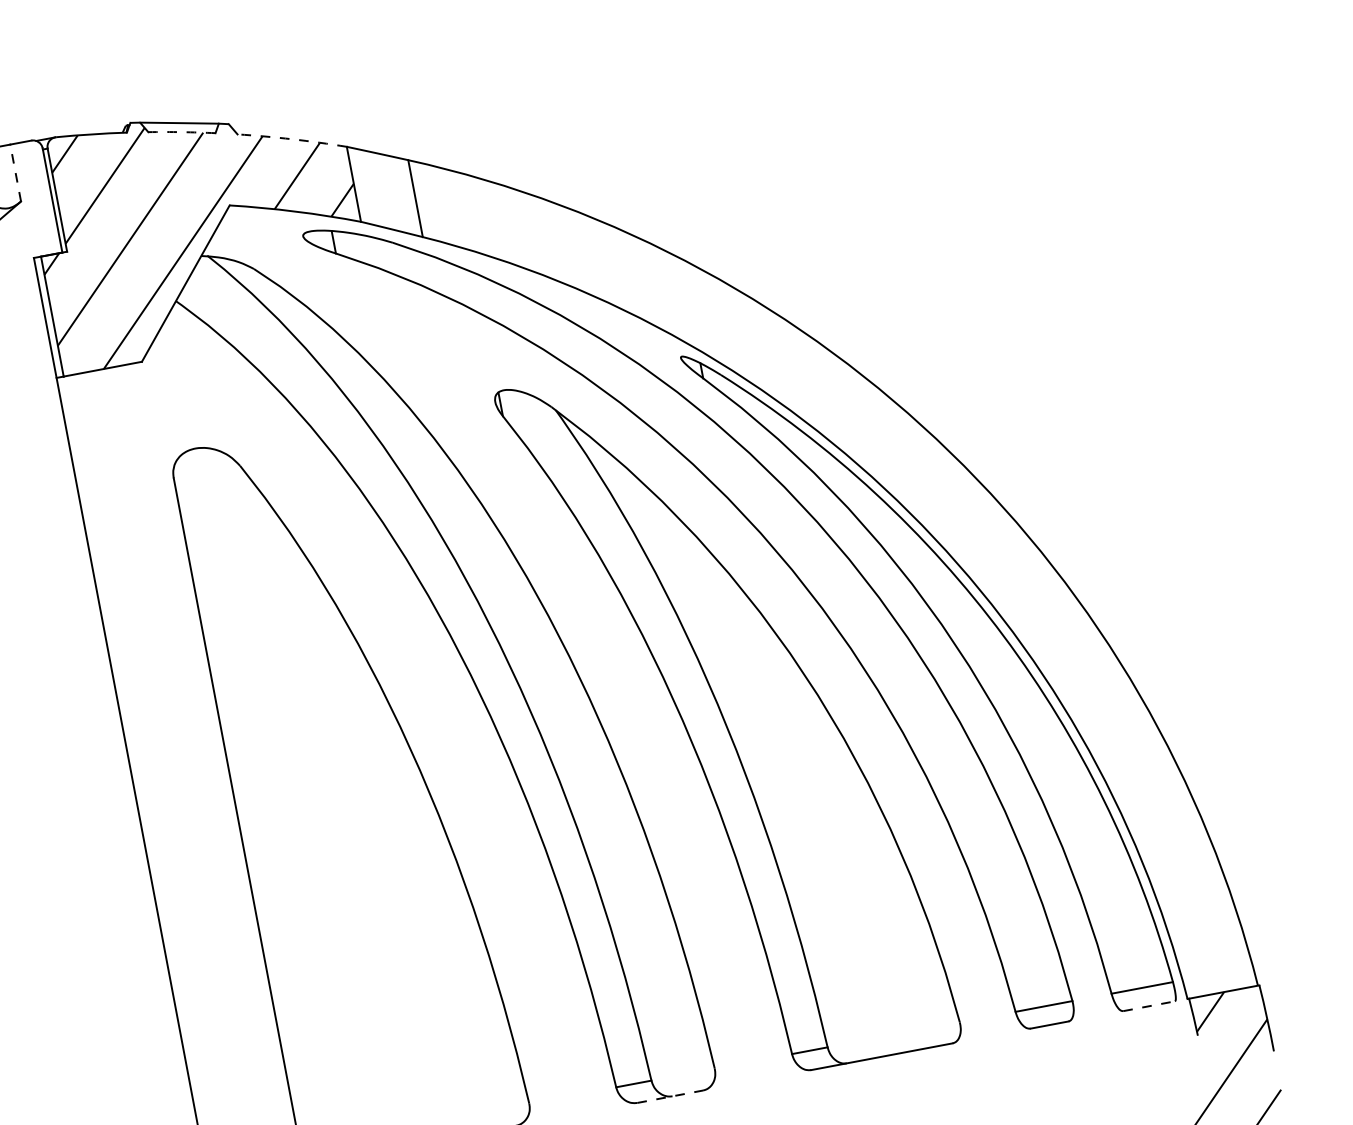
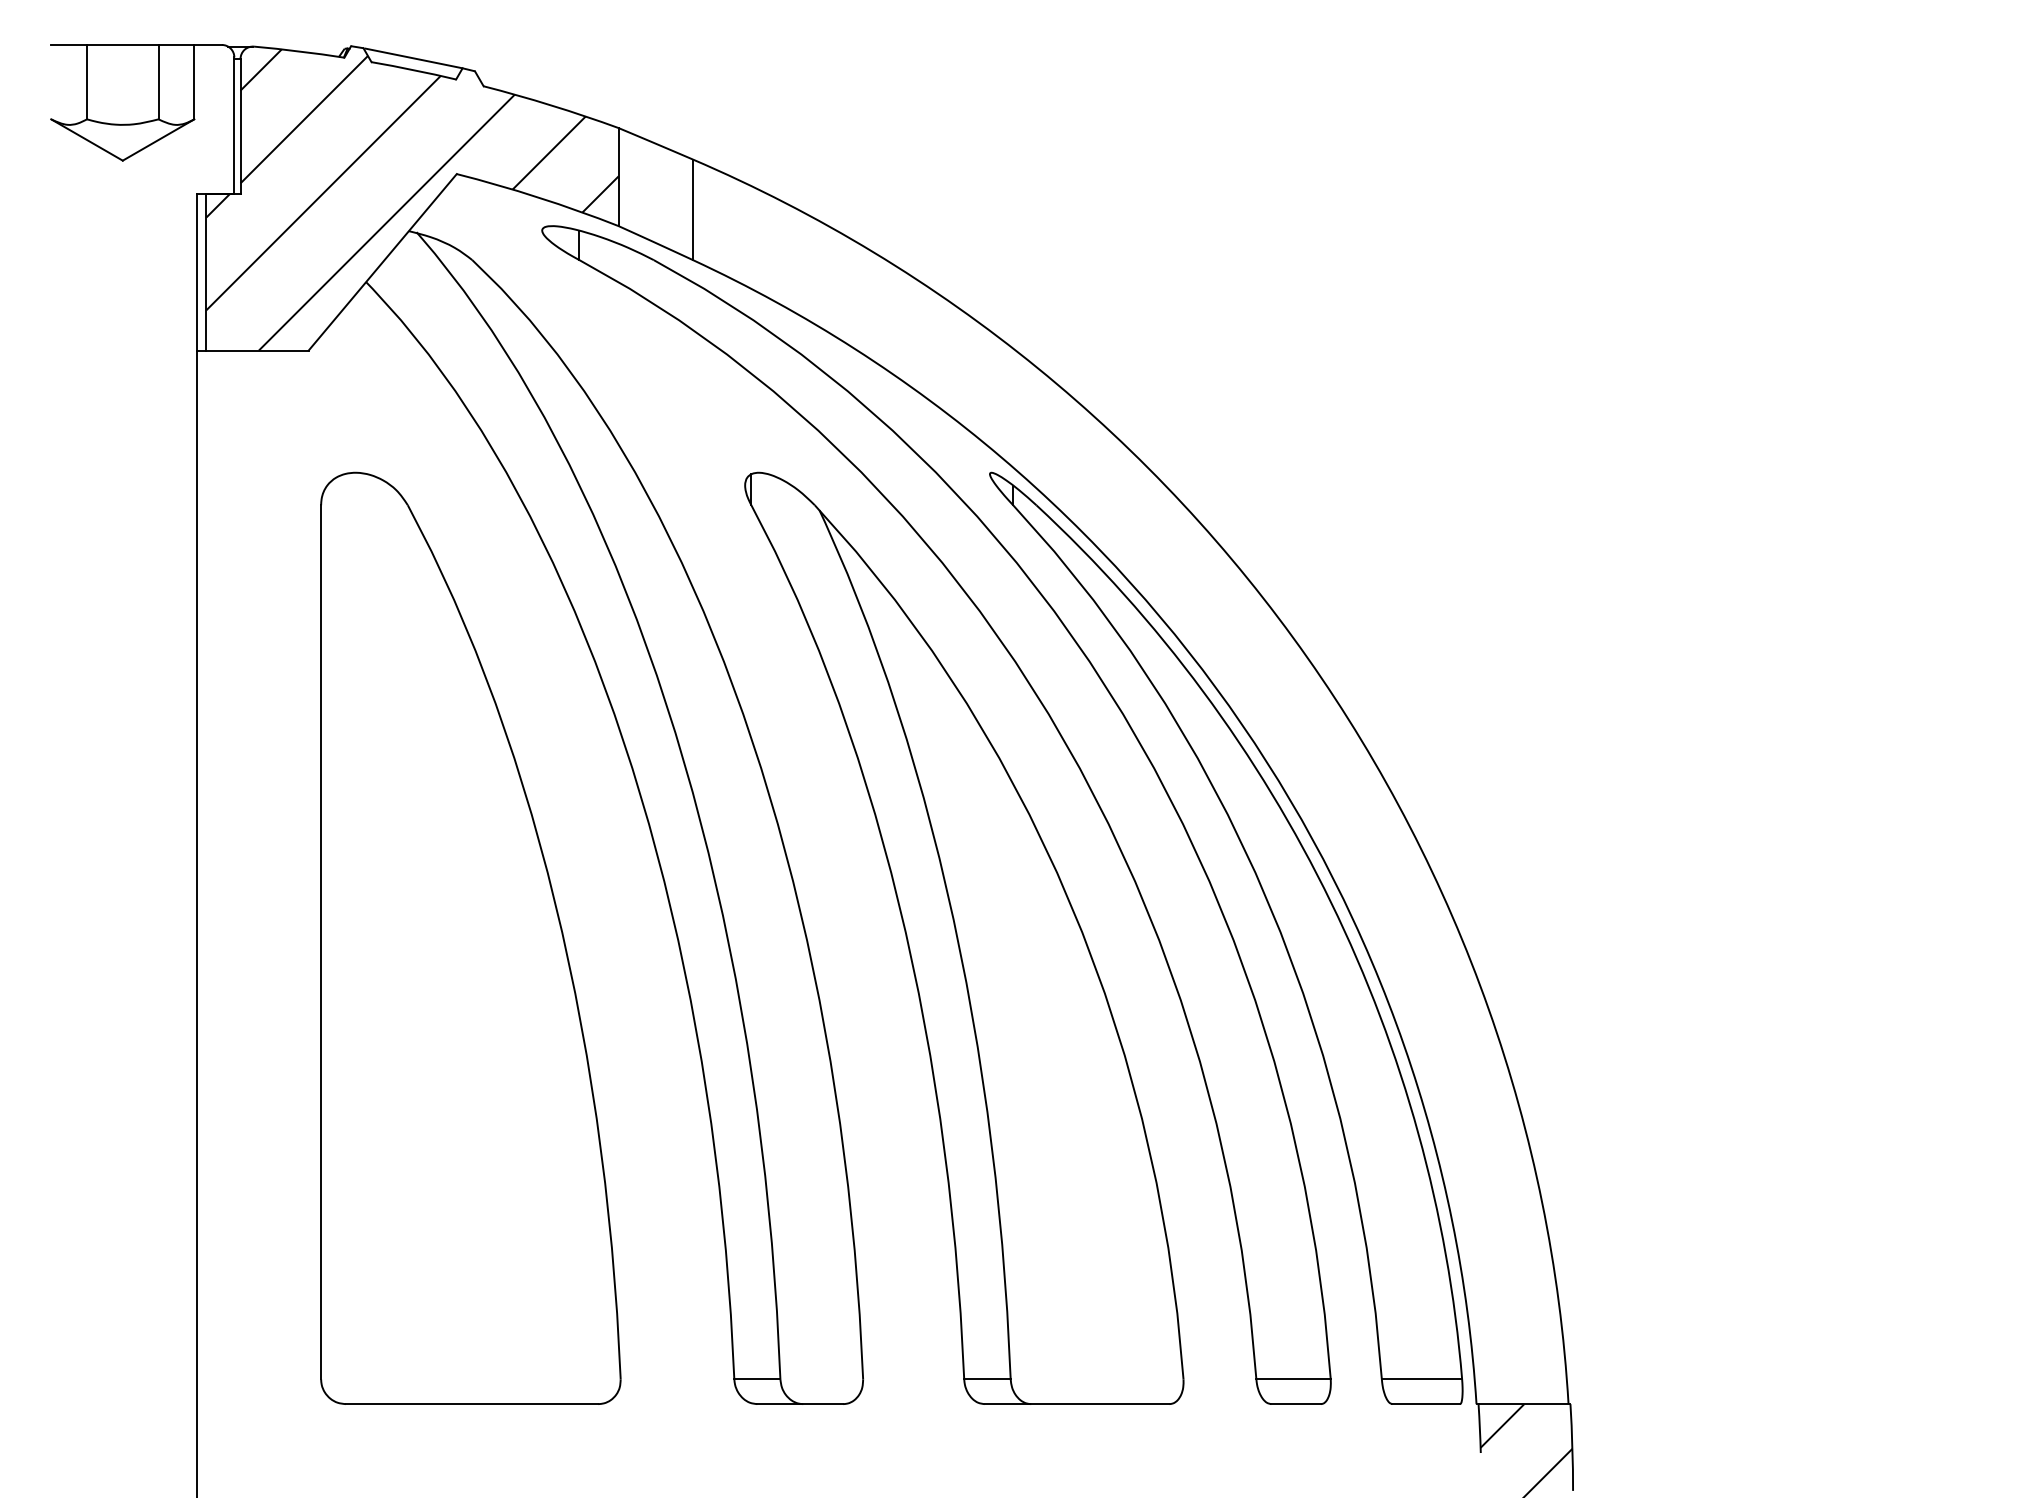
arc: (181, 132) -> (413, 70), dashed -> solid
arc: (292, 139) -> (551, 105), dashed -> solid
line: (15, 172) -> (194, 81), dashed -> solid
line: (1149, 1006) -> (1426, 1404), dashed -> solid
line: (670, 1096) -> (800, 1404), dashed -> solid

